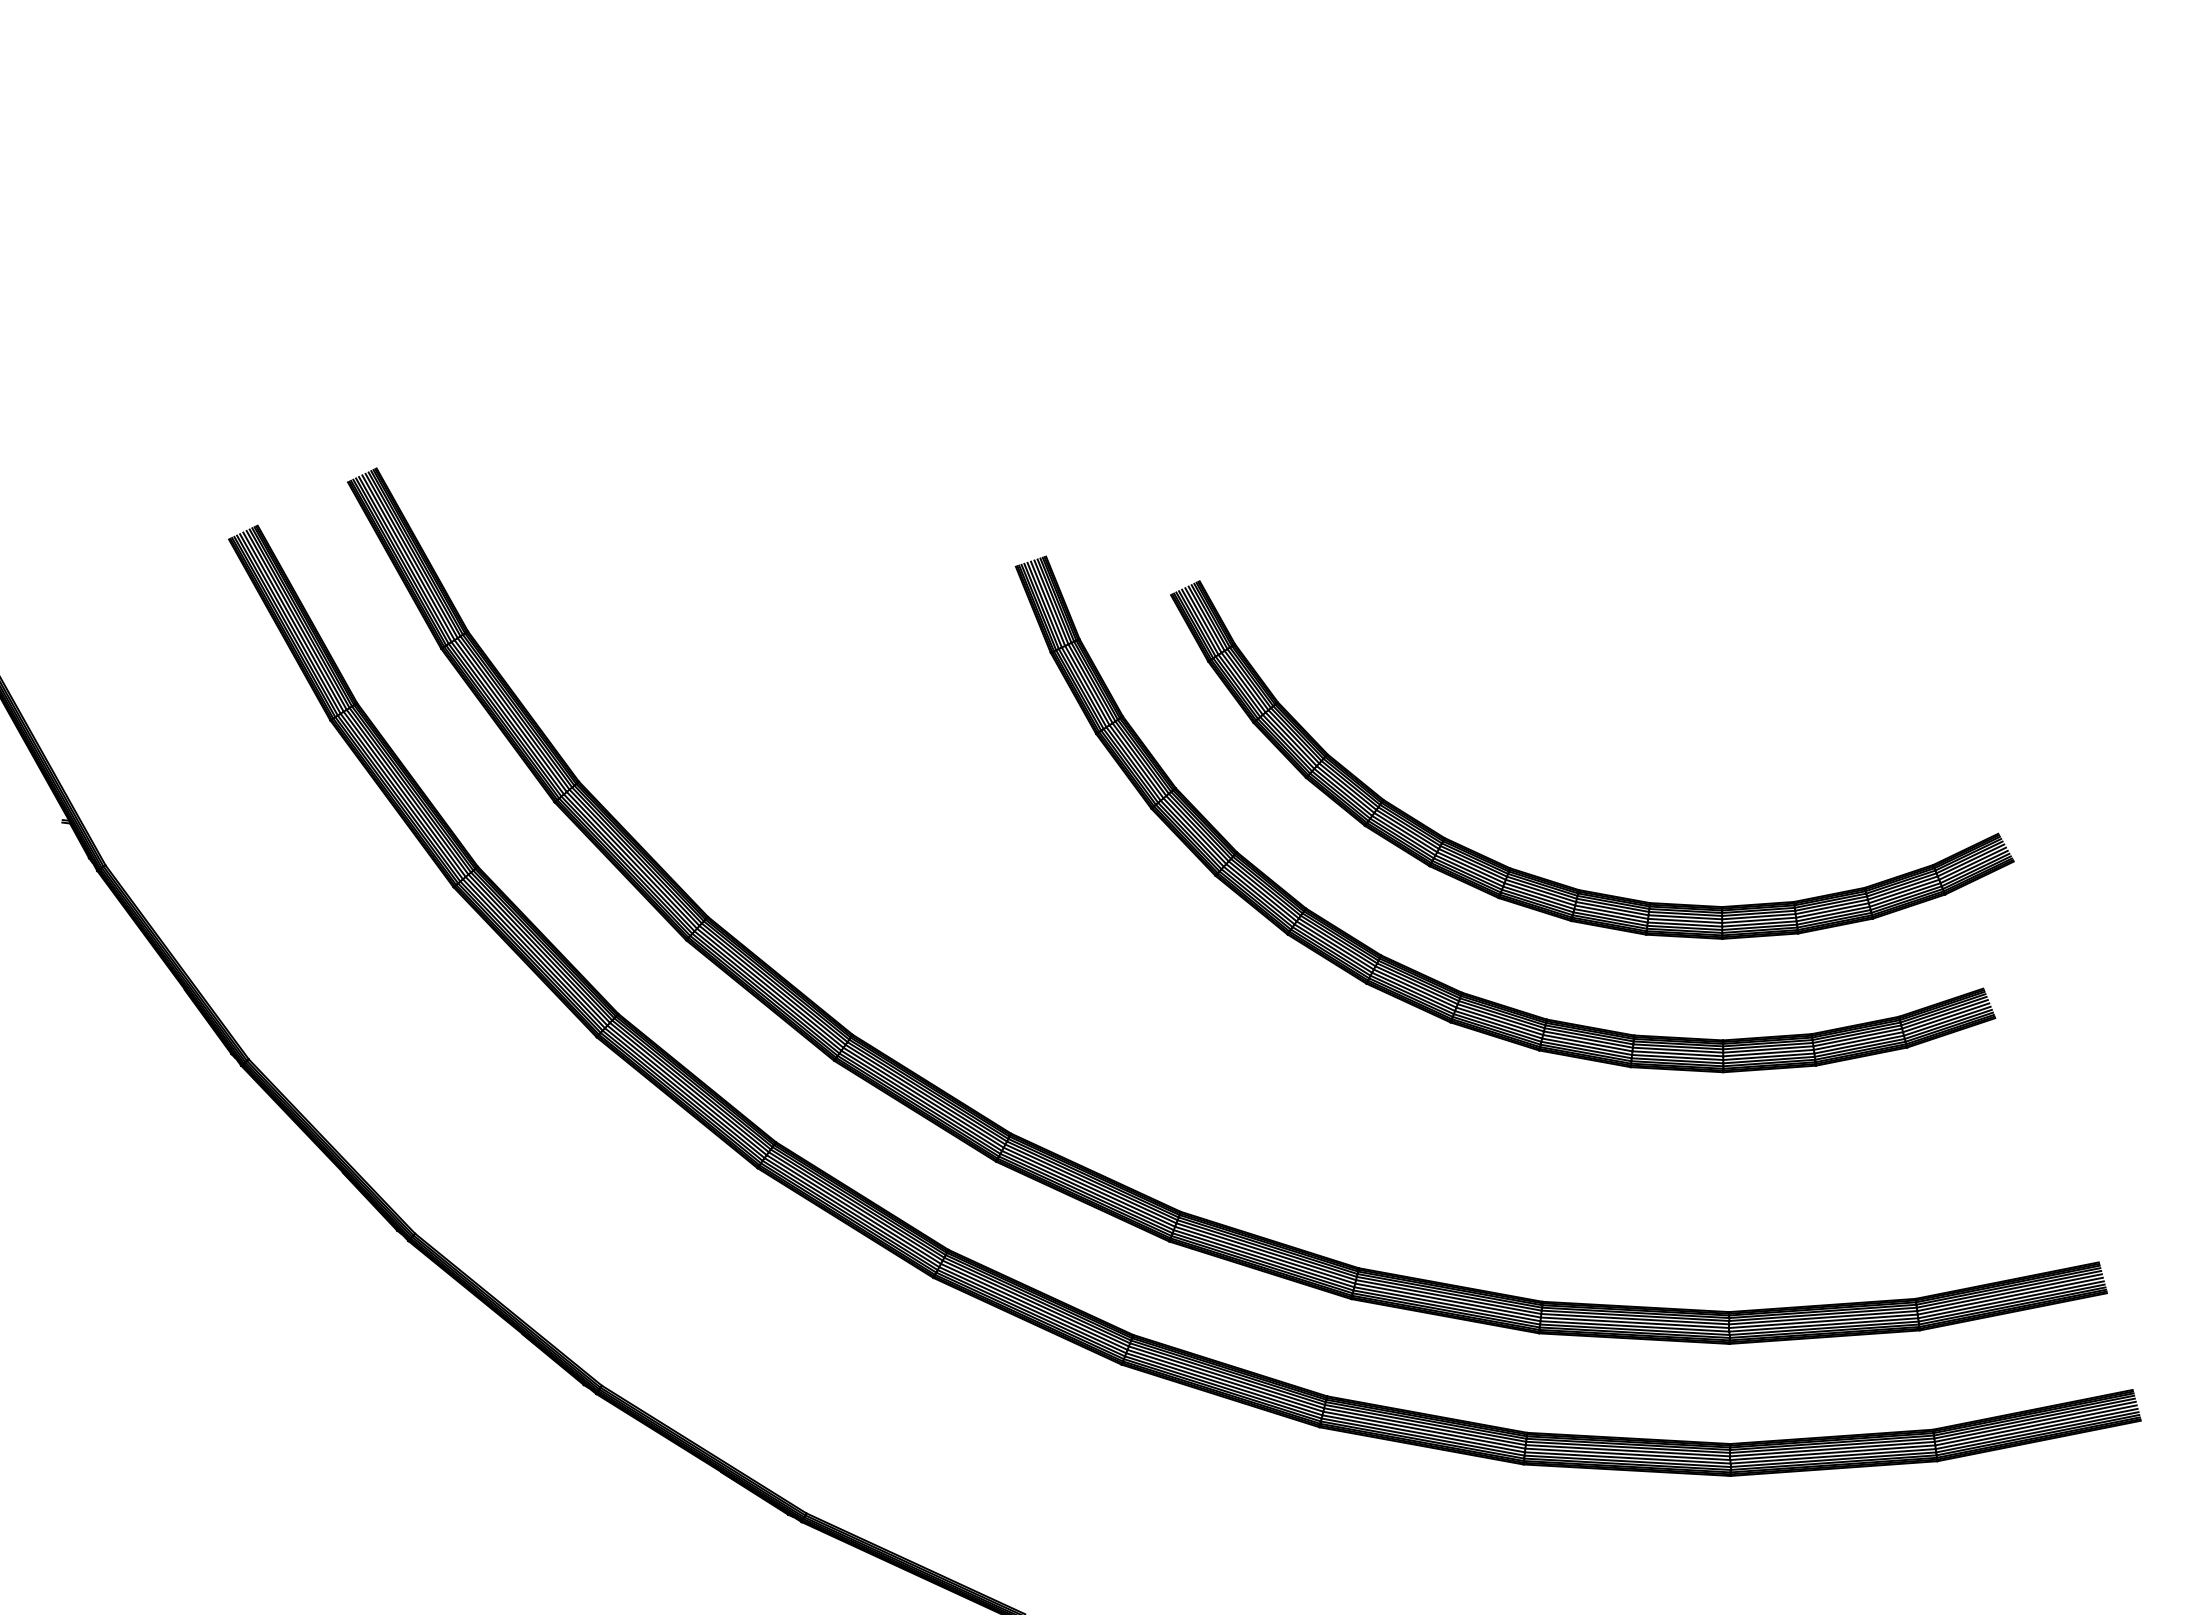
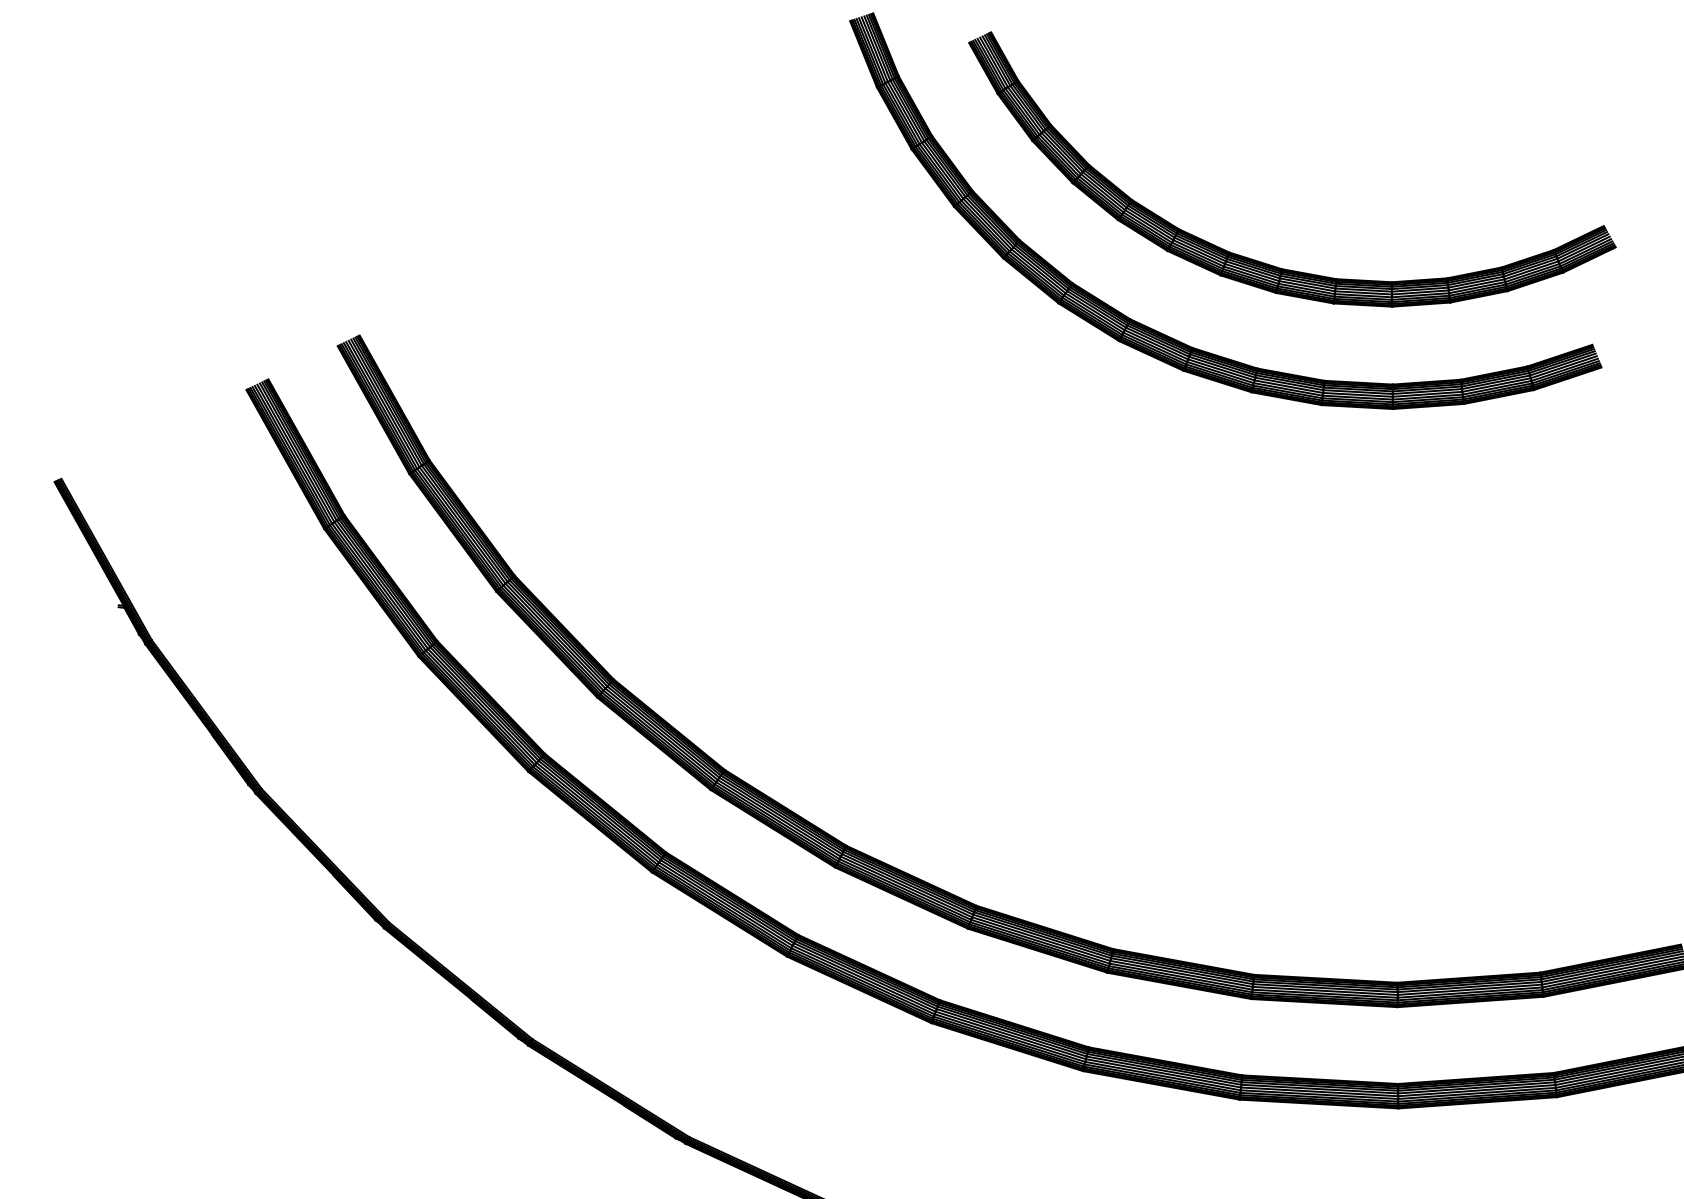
part: (1491, 858) -> (1215, 245), moved

